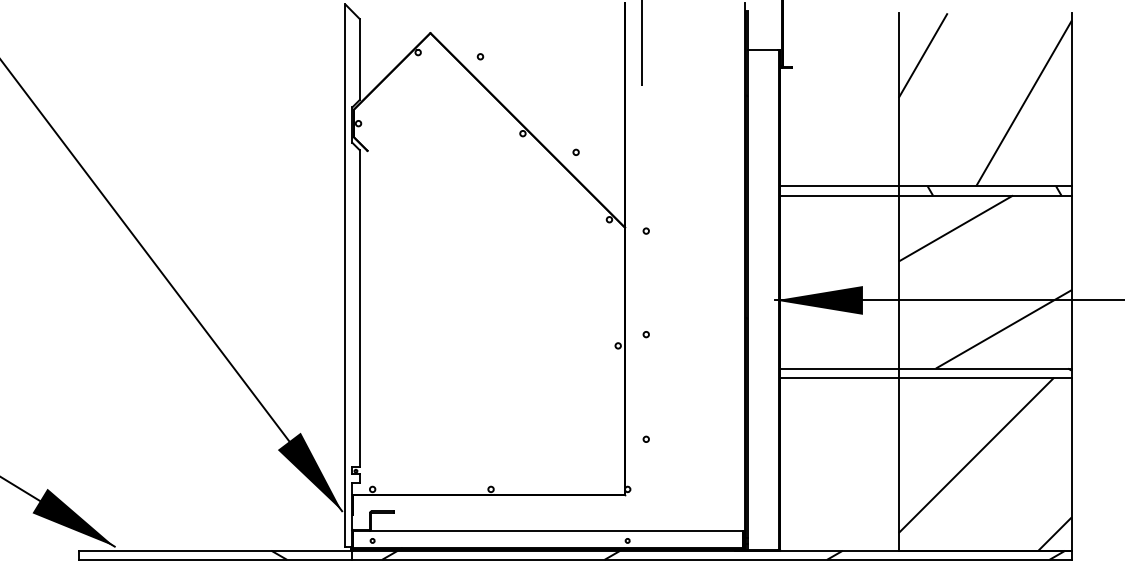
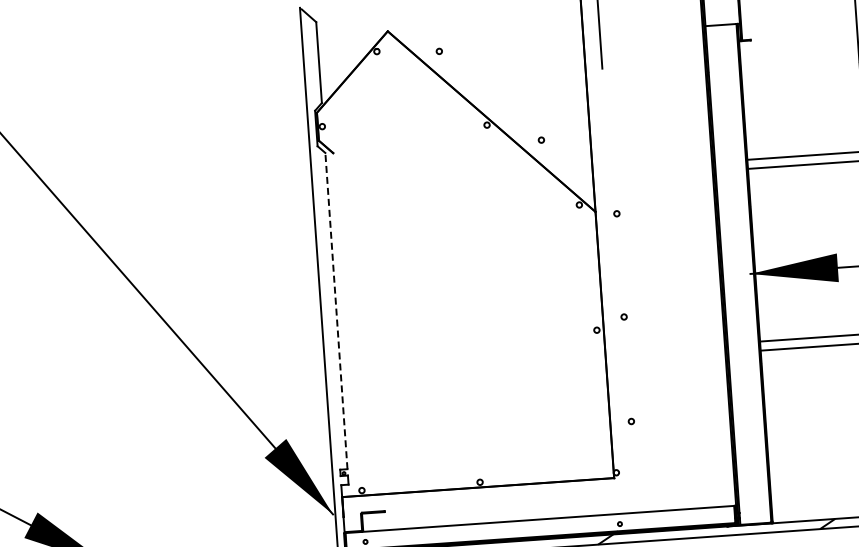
line: (359, 308) -> (336, 310), solid -> dashed

